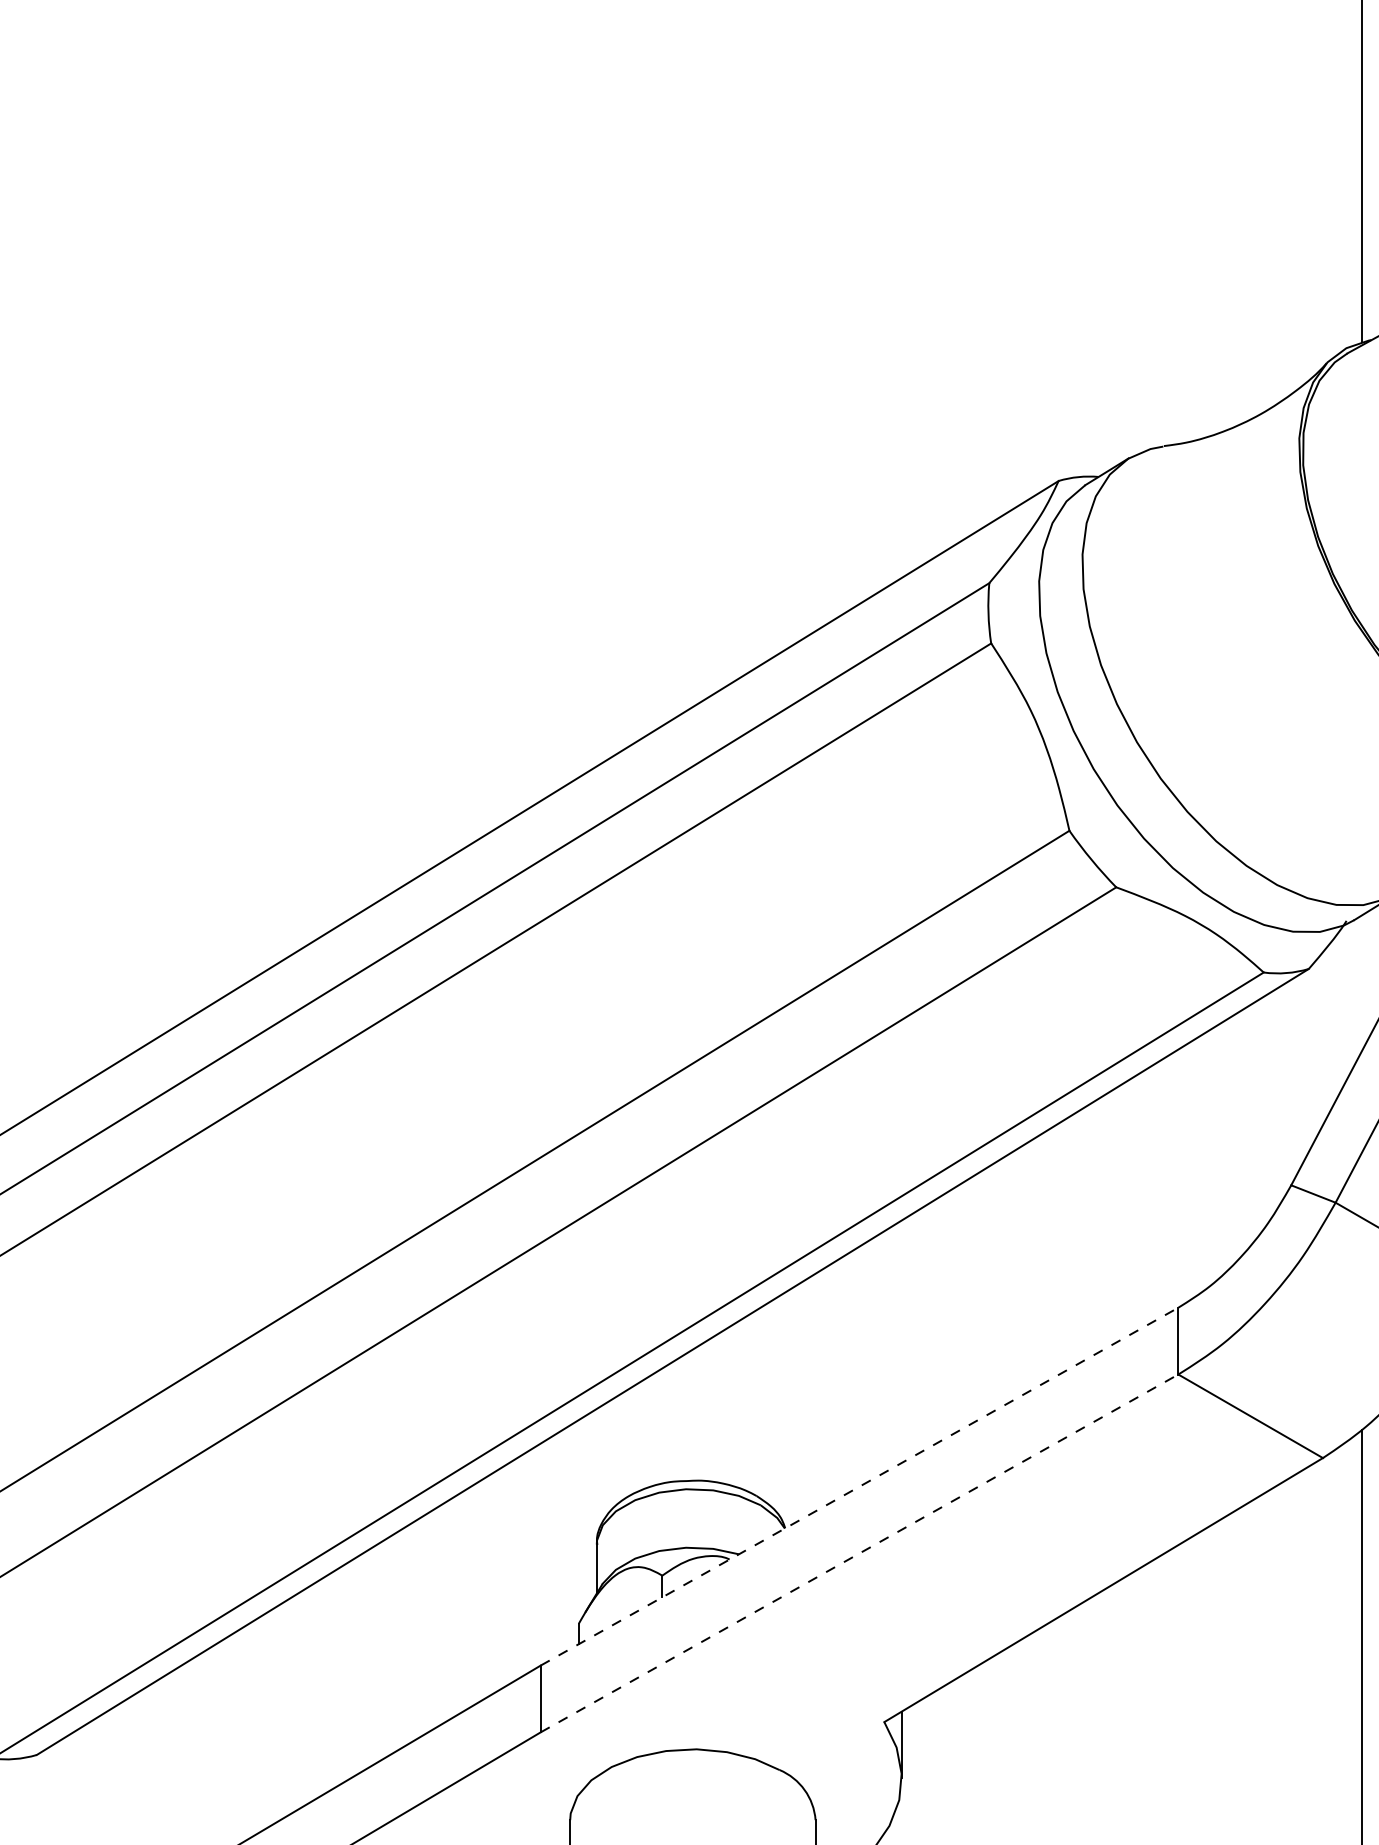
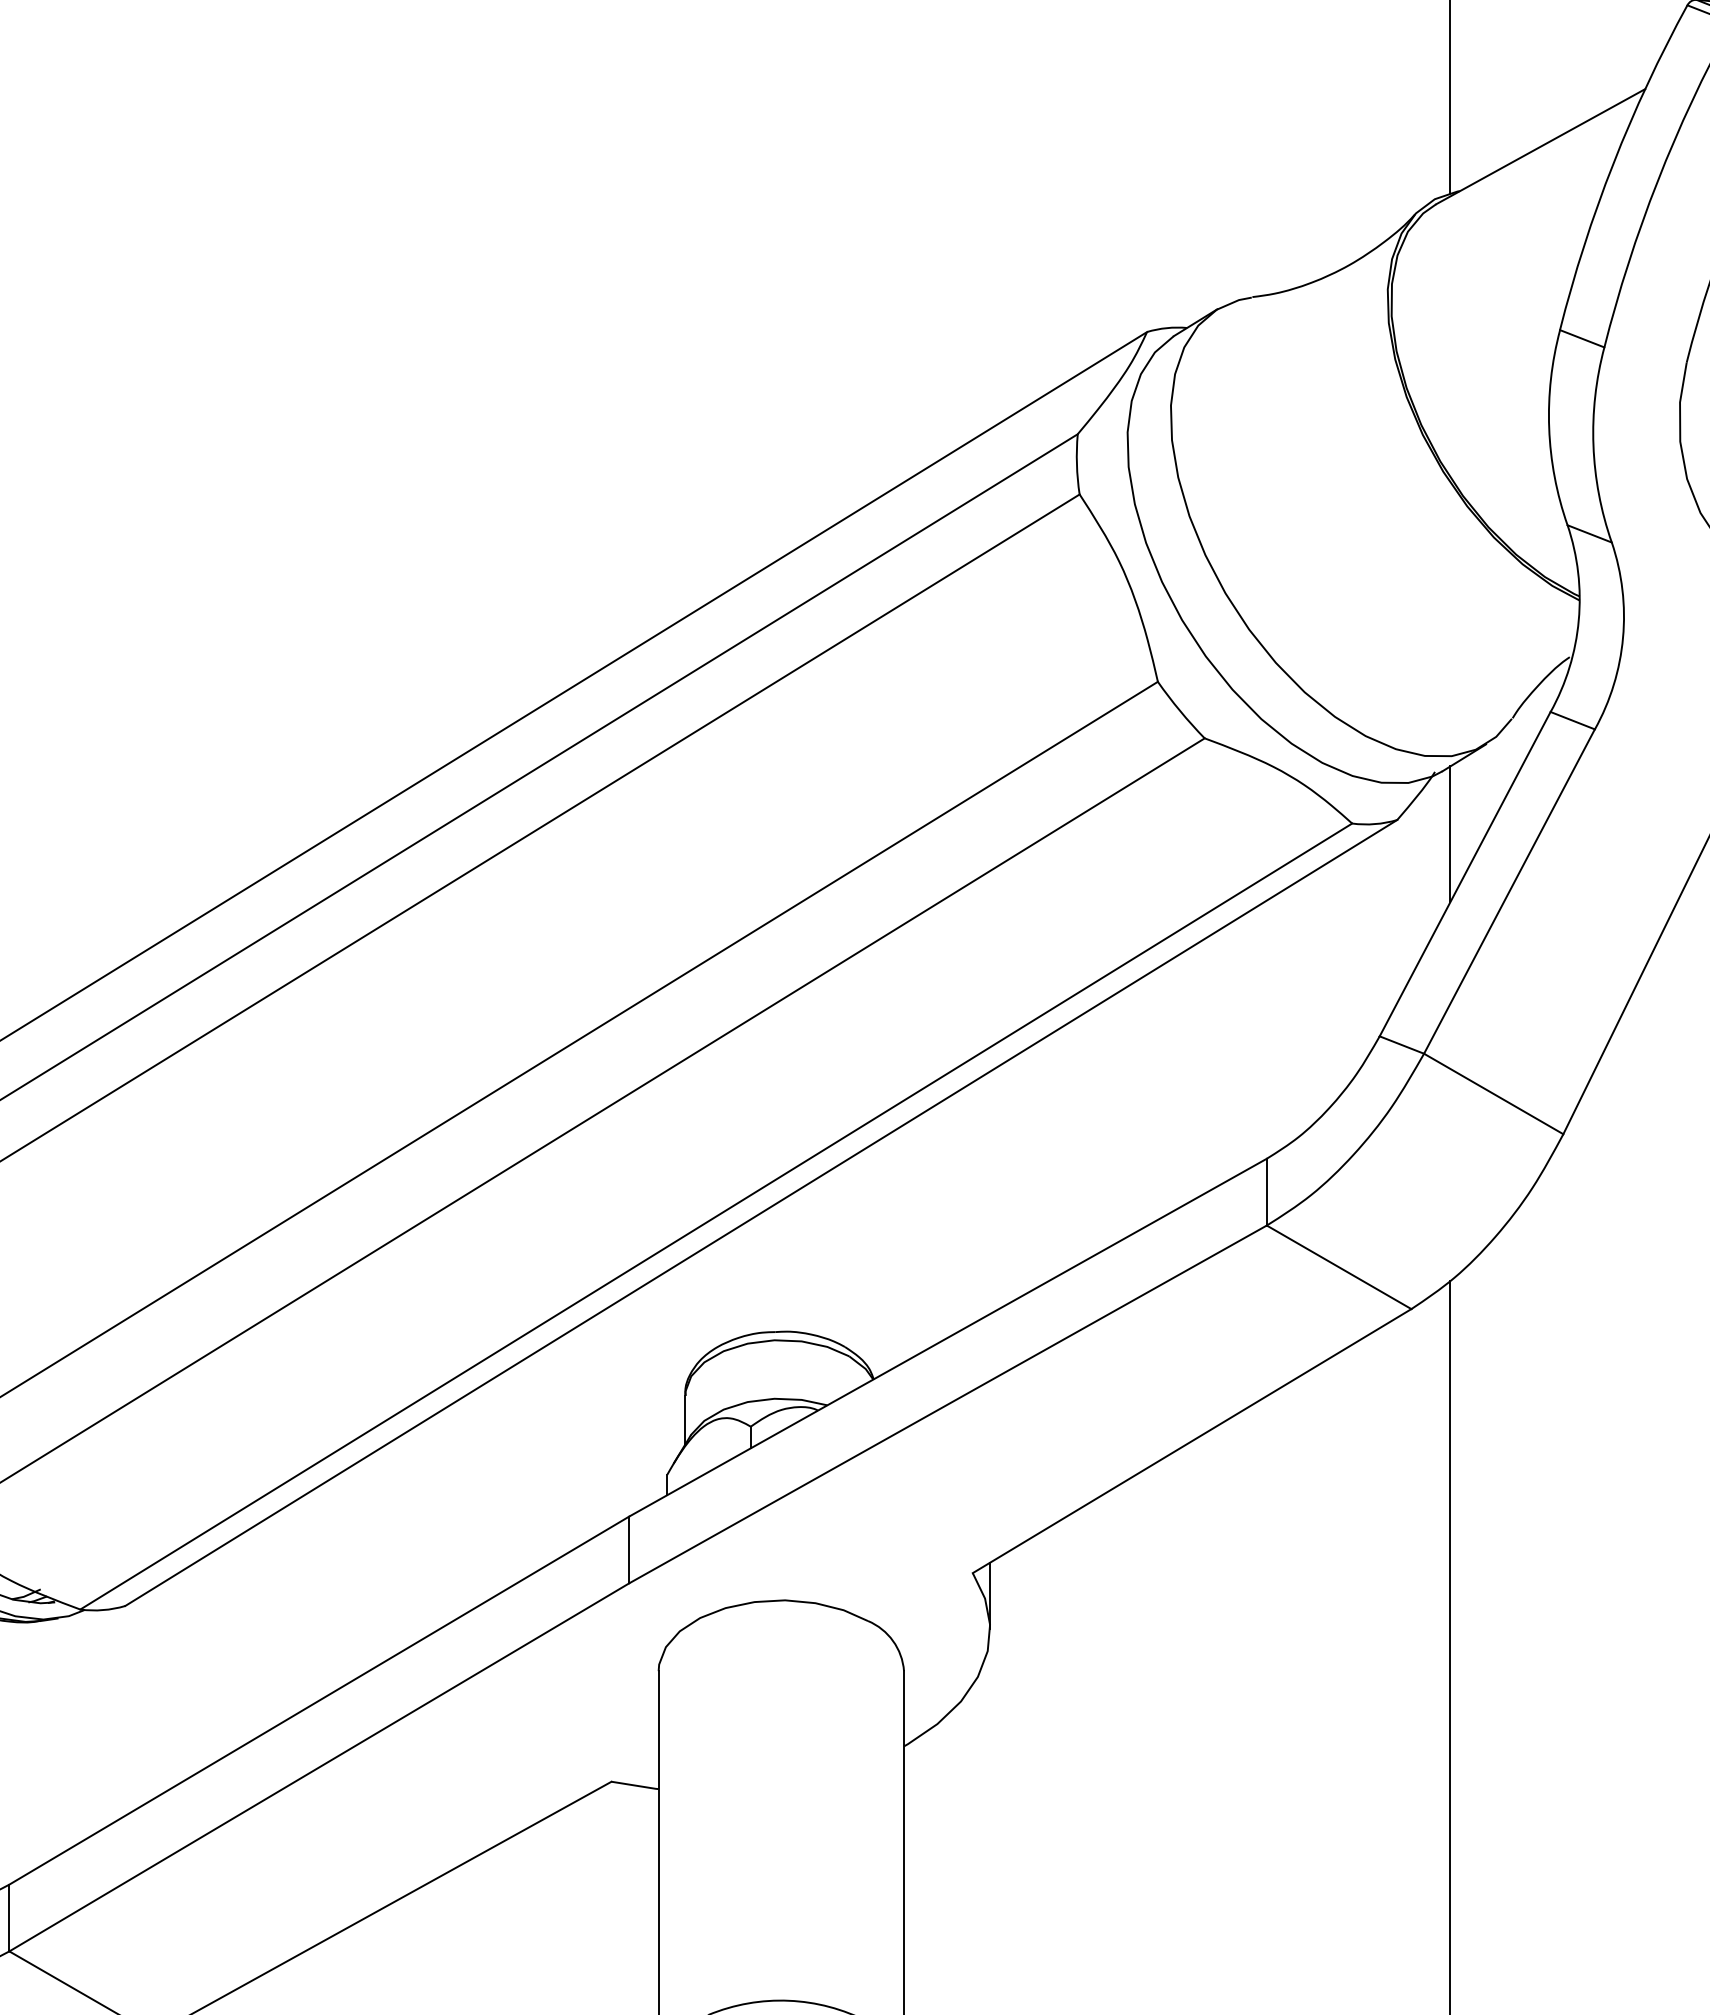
line: (1362, 983) -> (1450, 834), added
line: (860, 1486) -> (948, 1337), dashed -> solid
line: (860, 1553) -> (948, 1404), dashed -> solid

